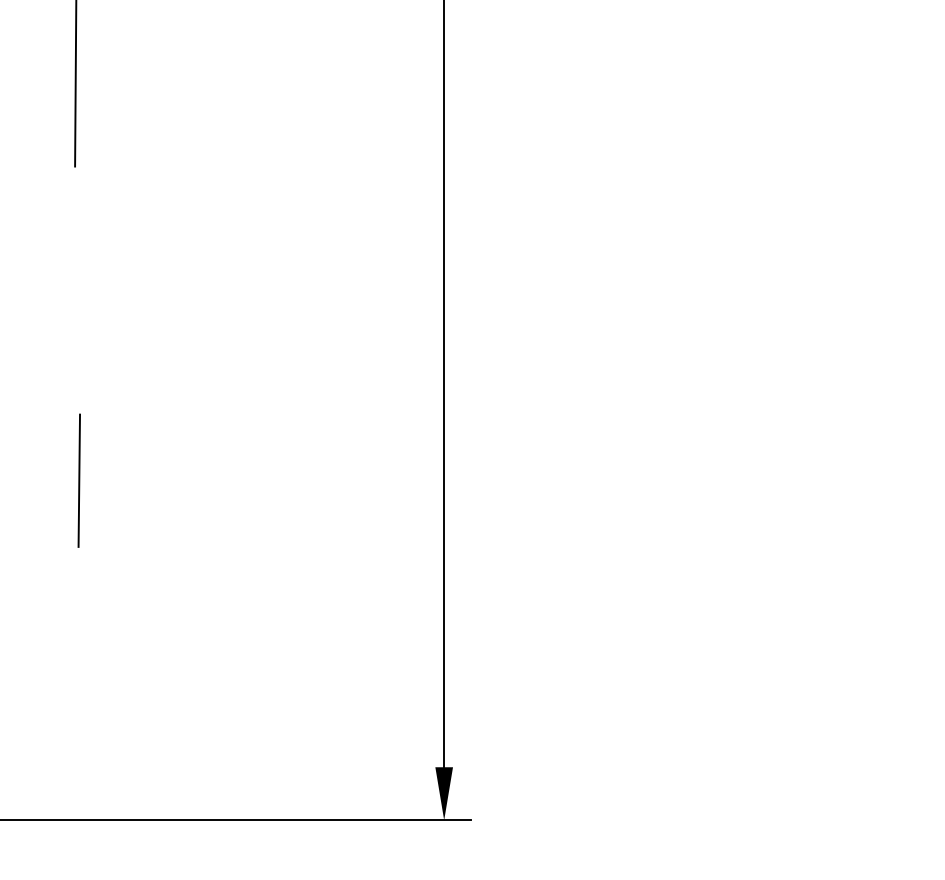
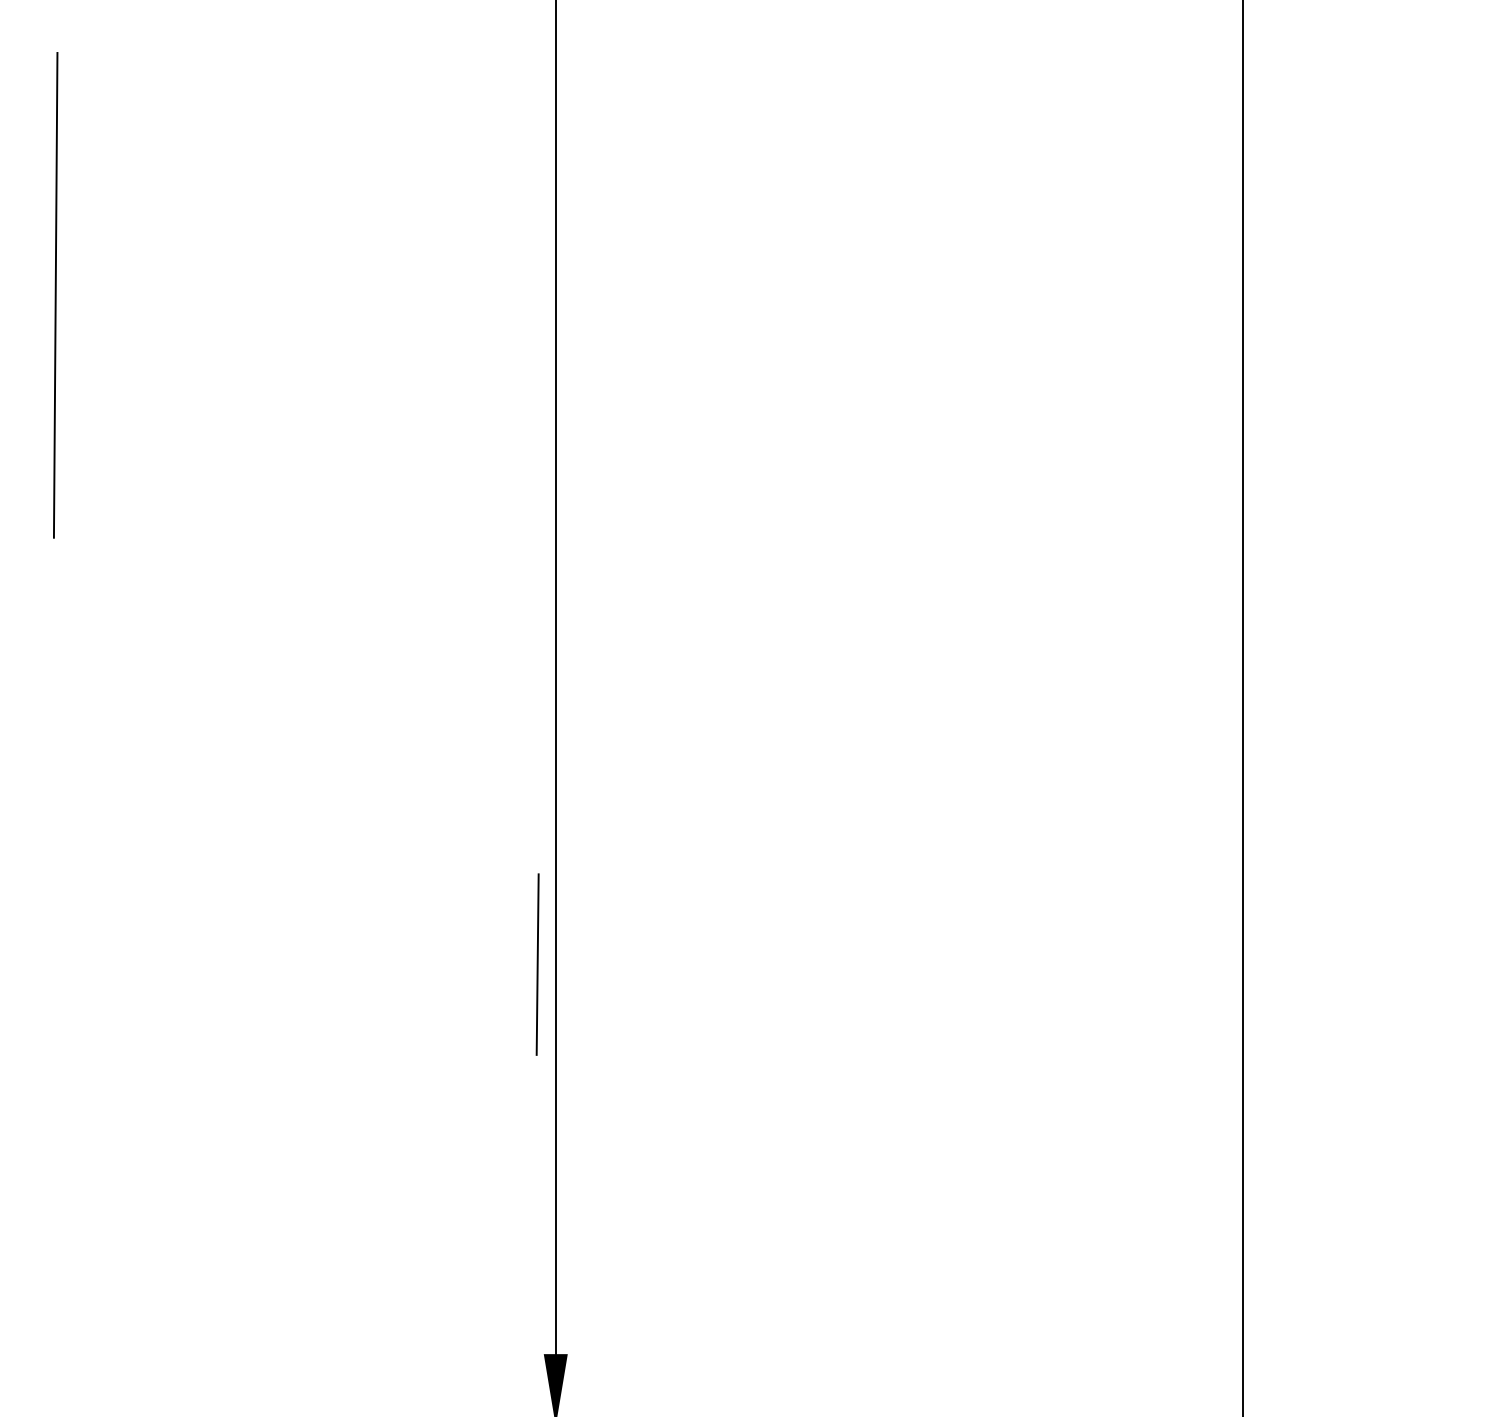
line: (79, 480) -> (537, 964), moved

